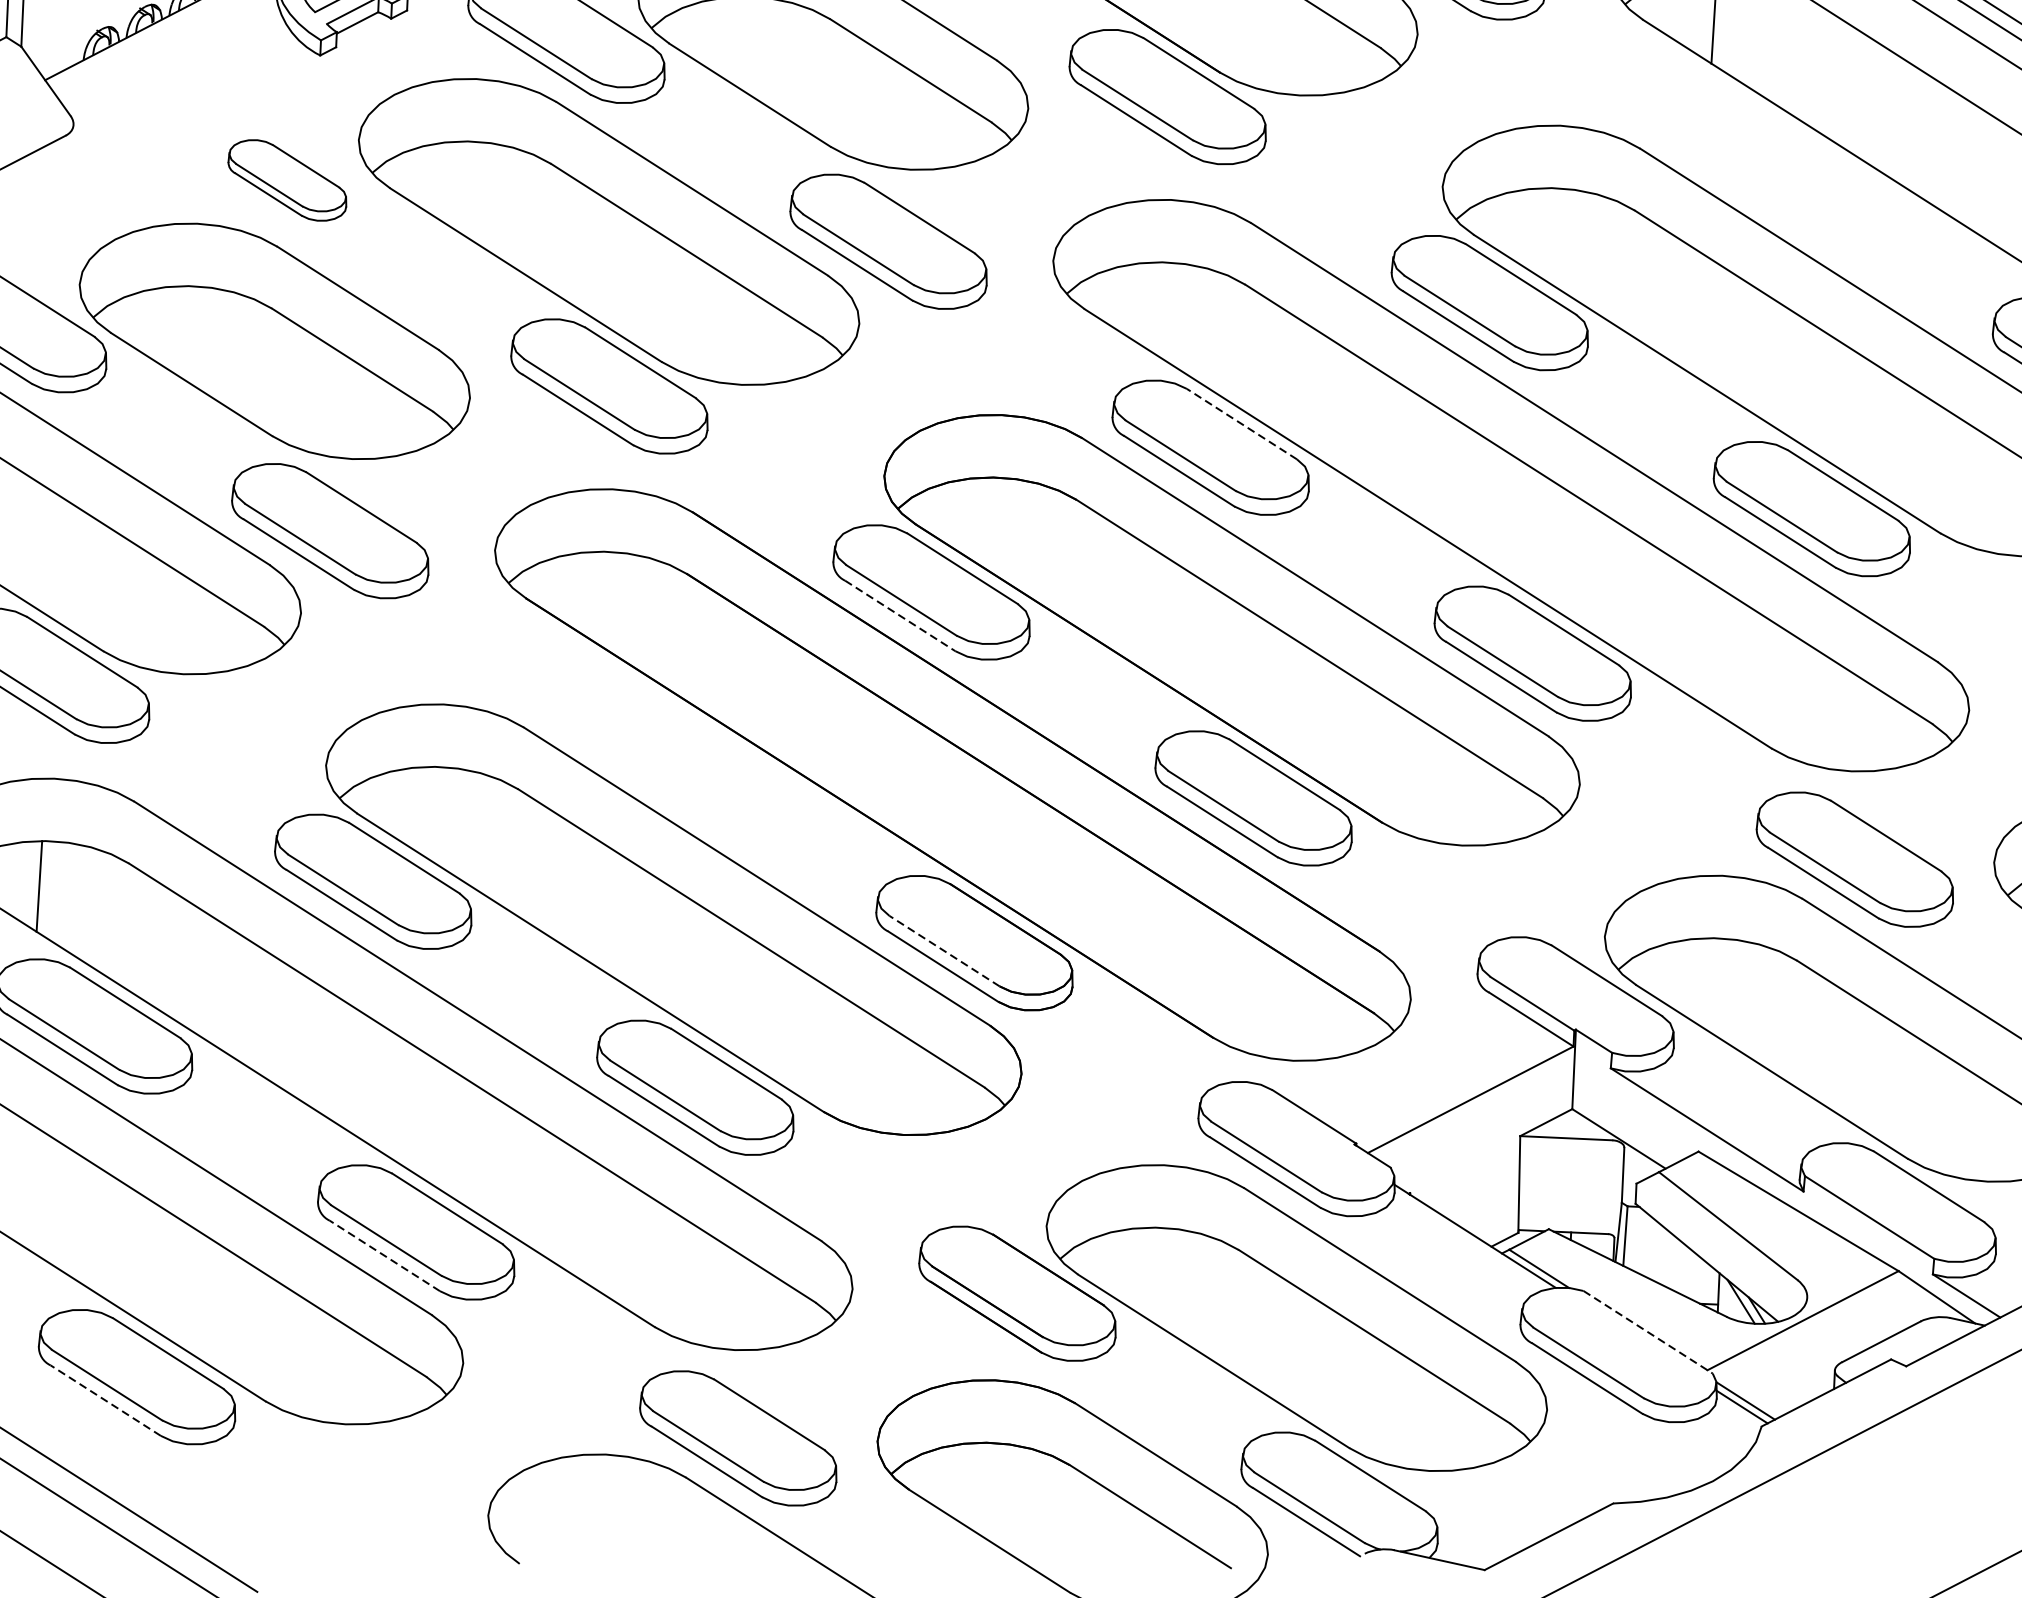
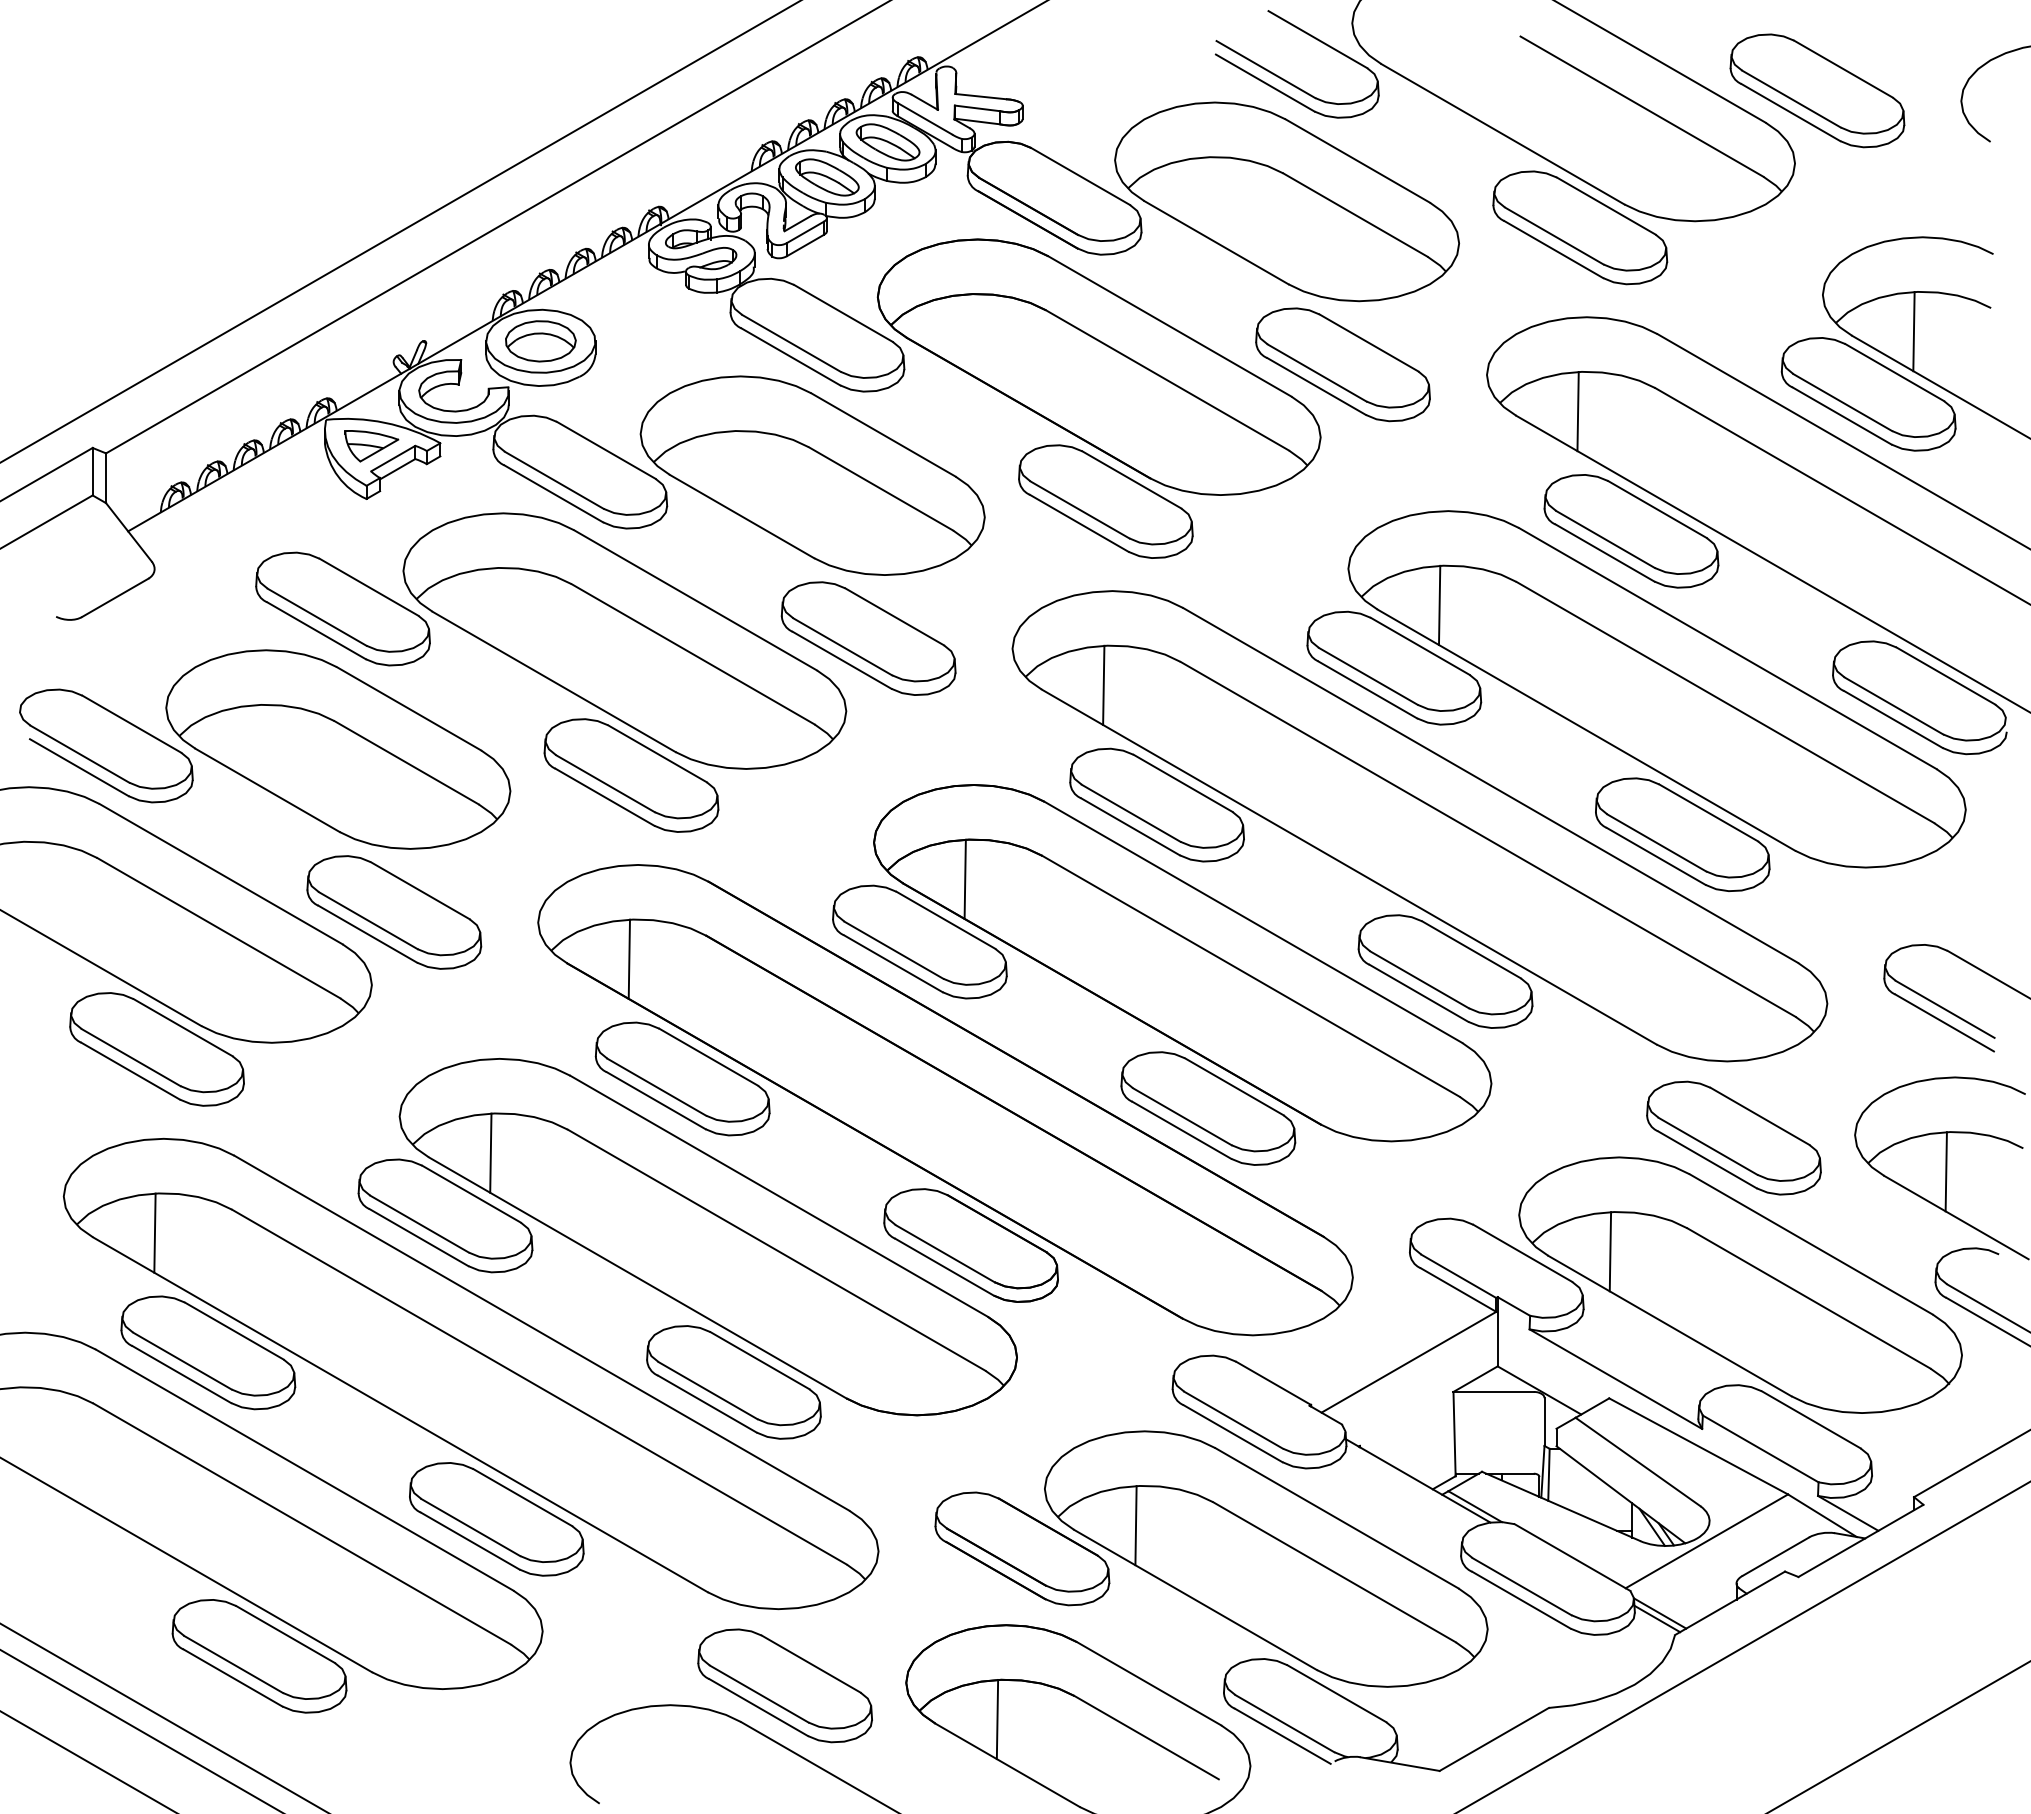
part: (1769, 158) -> (1631, 531), added
part: (286, 179) -> (342, 608), size x1.67
line: (1545, 233) -> (1439, 605), added
line: (1155, 307) -> (1103, 685), added
line: (1242, 424) -> (1183, 783), dashed -> solid
line: (986, 521) -> (964, 878), added
line: (596, 596) -> (628, 958), added
line: (900, 615) -> (893, 963), dashed -> solid
part: (652, 736) -> (682, 1078), added
line: (428, 811) -> (490, 1152), added
line: (944, 950) -> (945, 1253), dashed -> solid
line: (1707, 983) -> (1610, 1251), added
line: (385, 1256) -> (470, 1541), dashed -> solid
line: (1148, 1272) -> (1135, 1525), added
line: (1648, 1332) -> (1572, 1557), dashed -> solid
line: (106, 1400) -> (233, 1677), dashed -> solid
line: (980, 1488) -> (997, 1719), added

